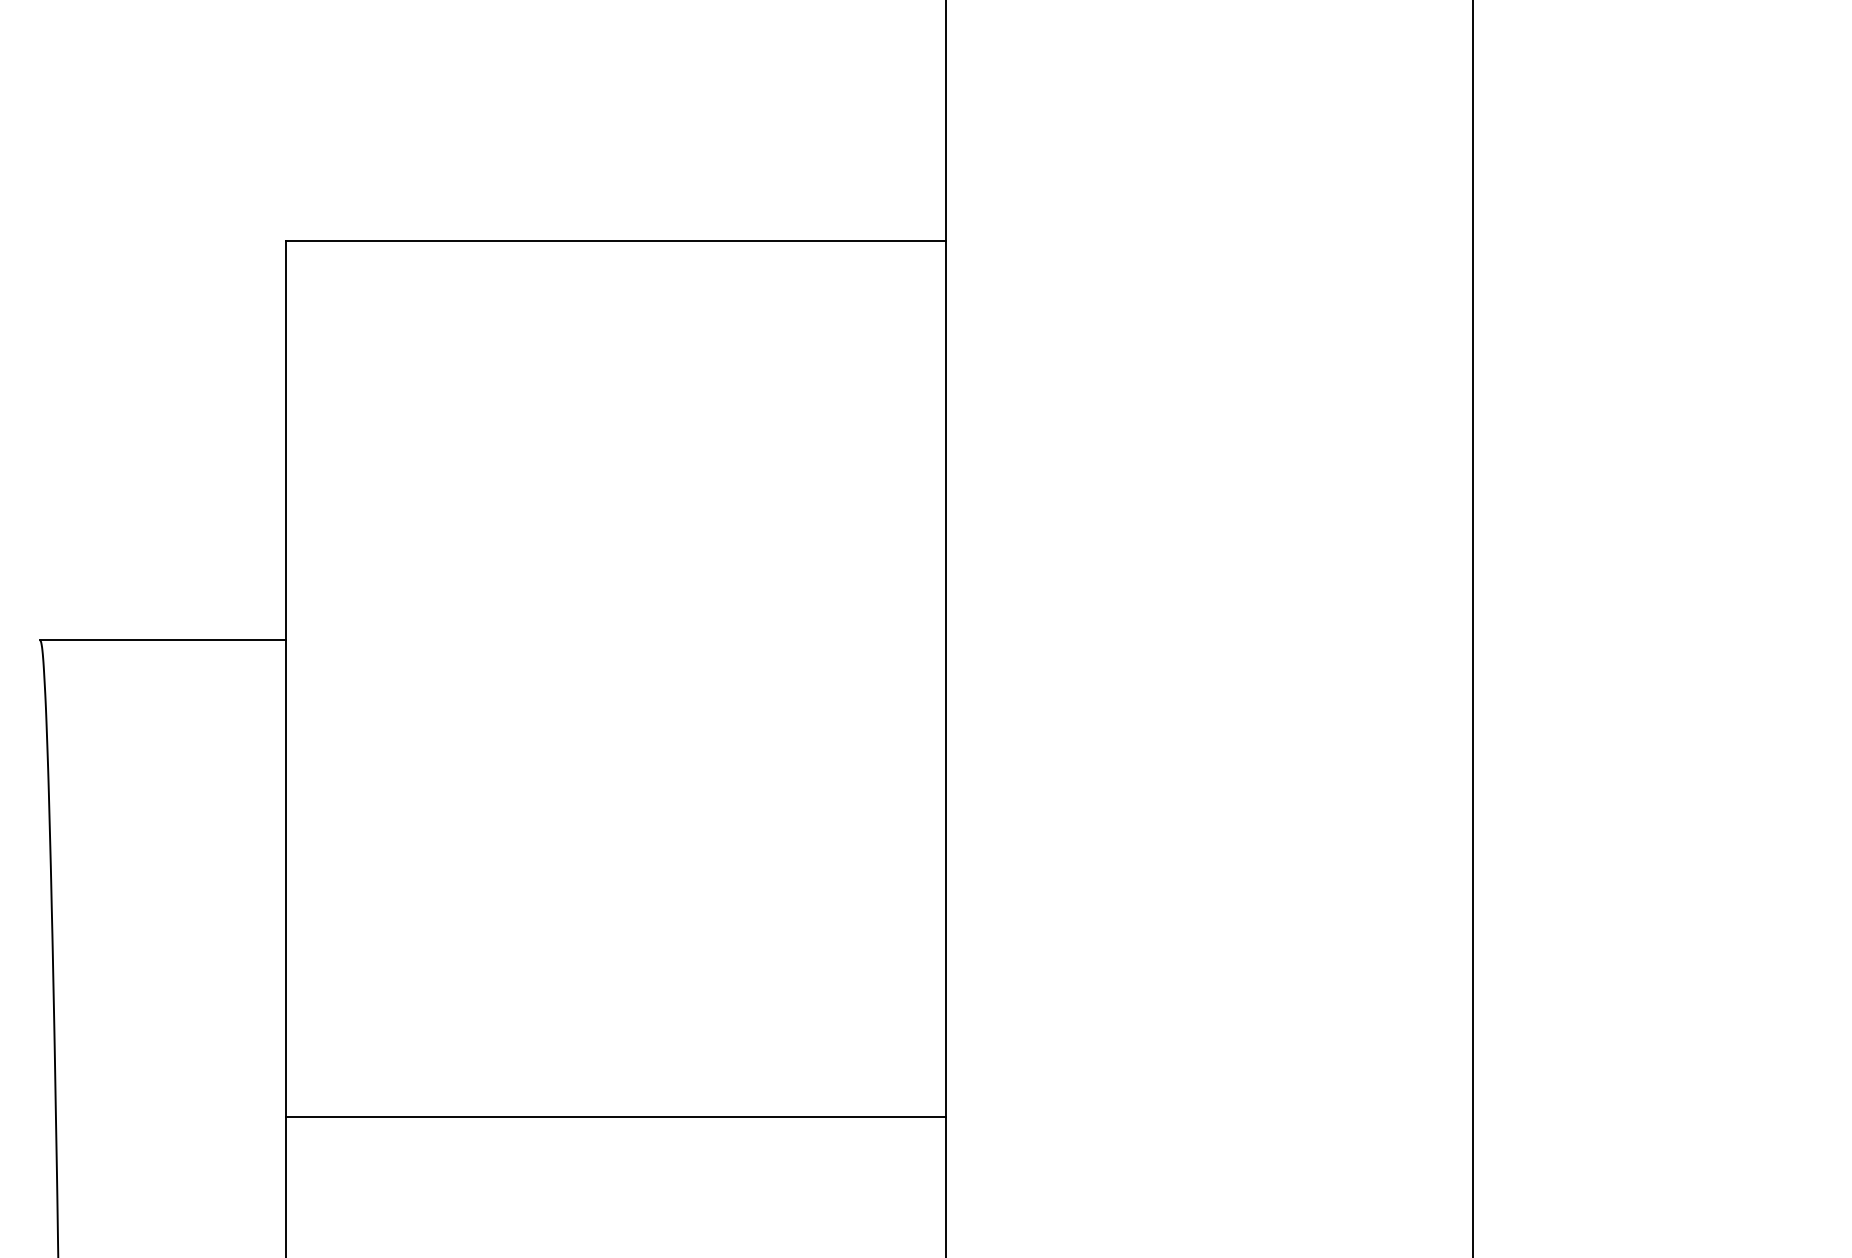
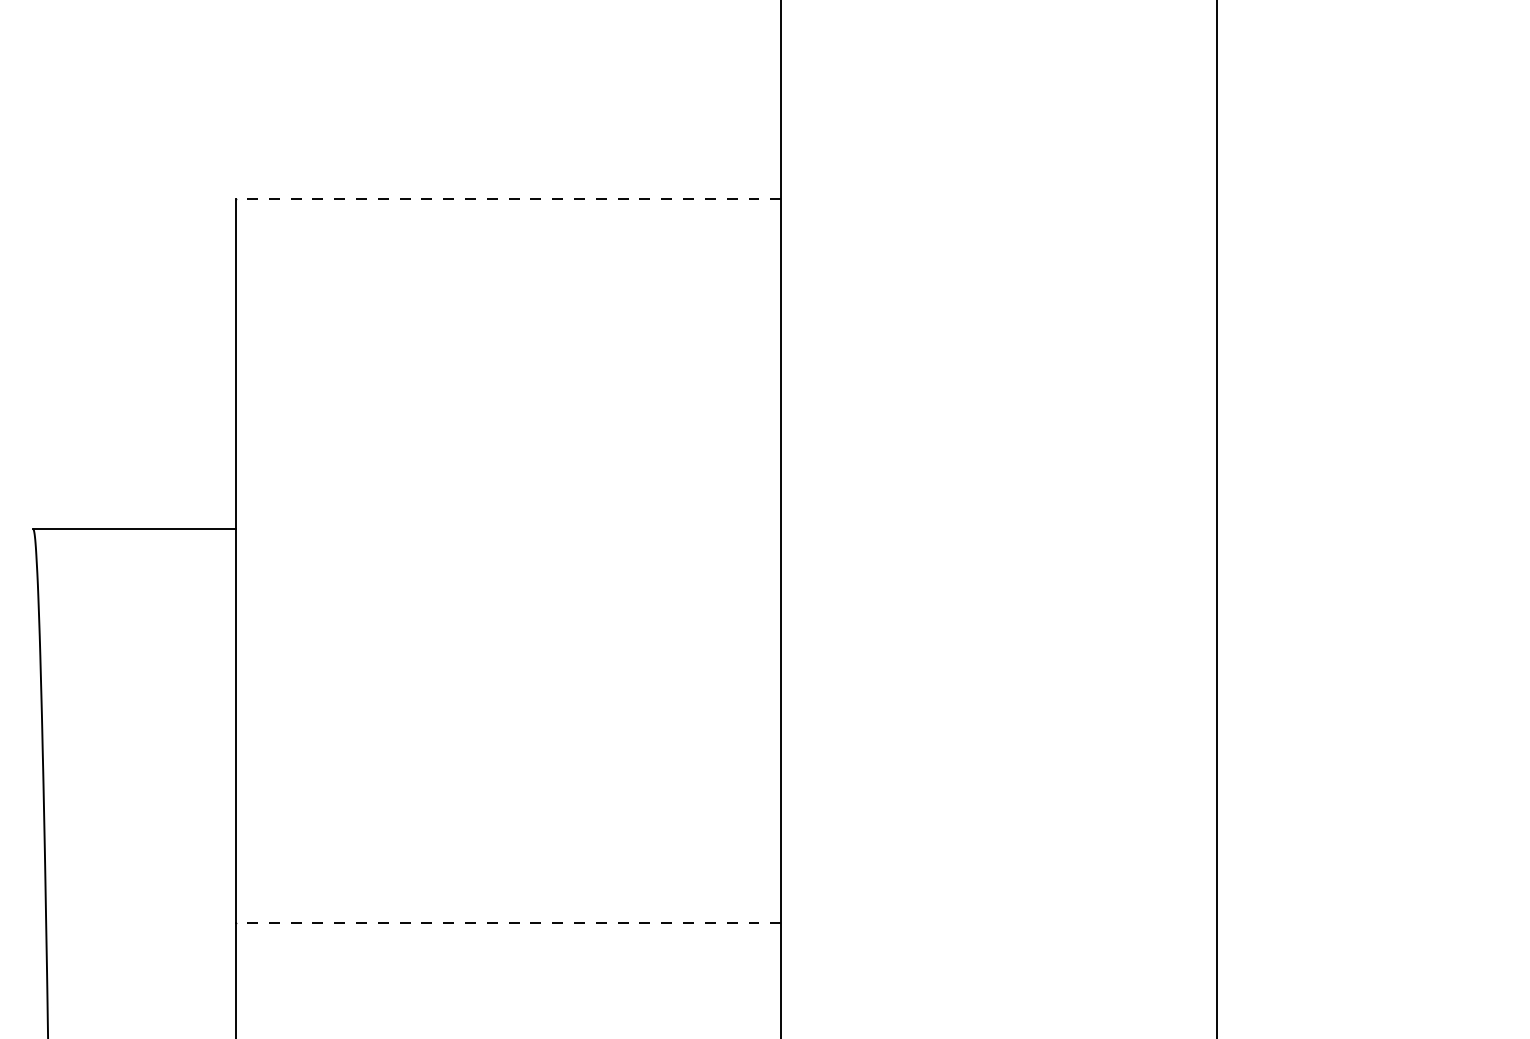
line: (615, 240) -> (508, 198), solid -> dashed
line: (615, 1116) -> (508, 922), solid -> dashed

